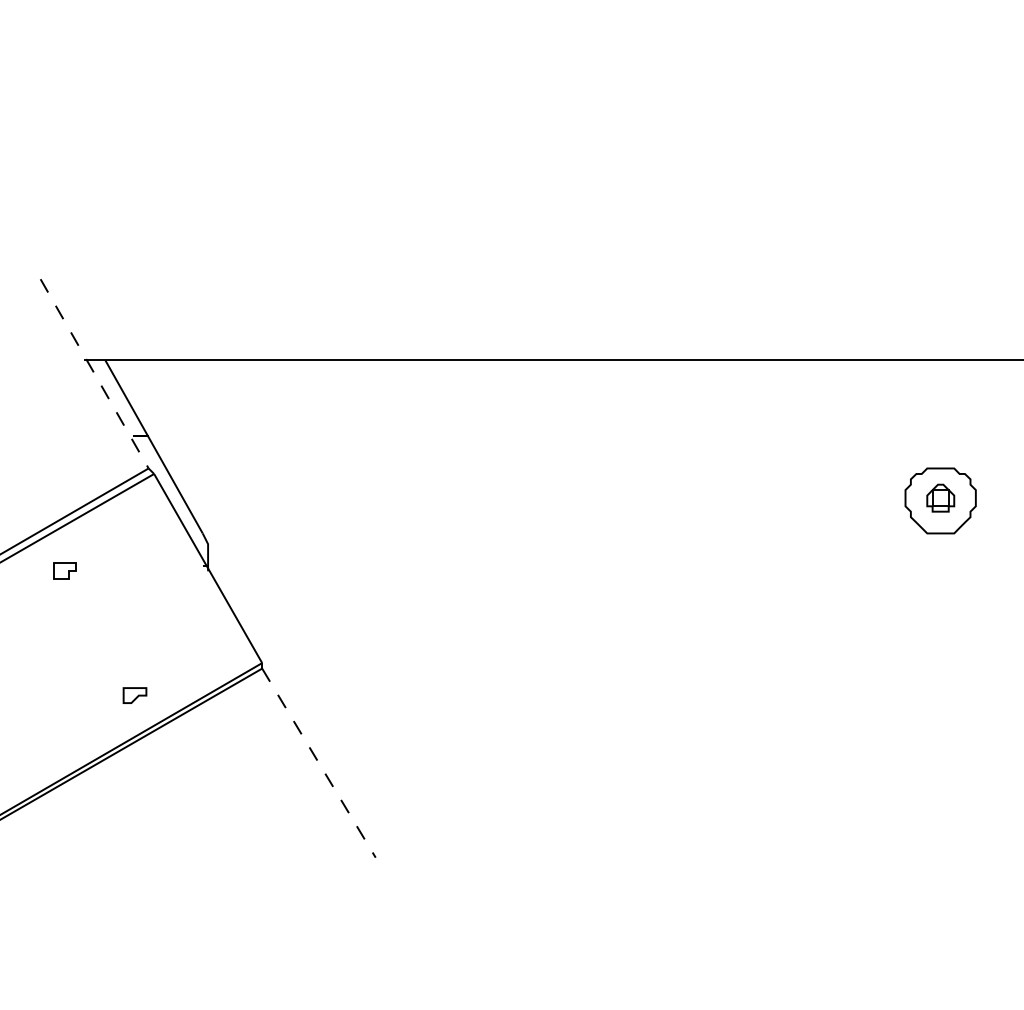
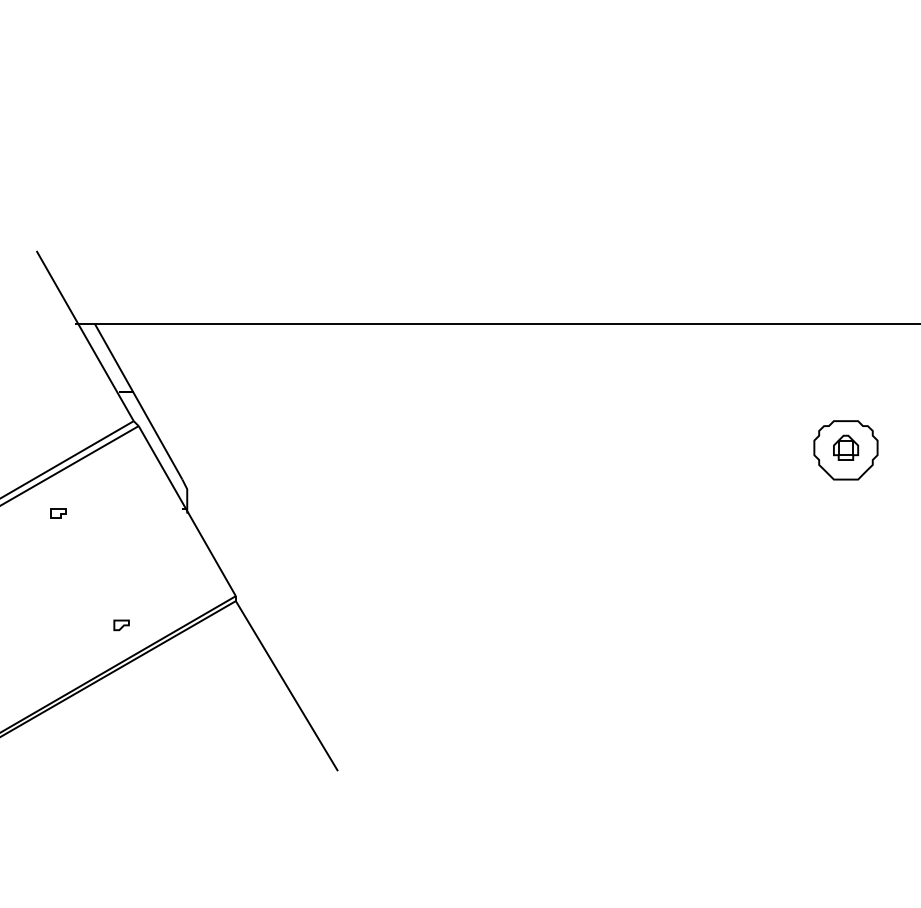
line: (94, 373) -> (85, 335), dashed -> solid
part: (64, 571) -> (58, 513), size x0.71
part: (135, 695) -> (121, 625), size x0.71
line: (319, 763) -> (287, 686), dashed -> solid

